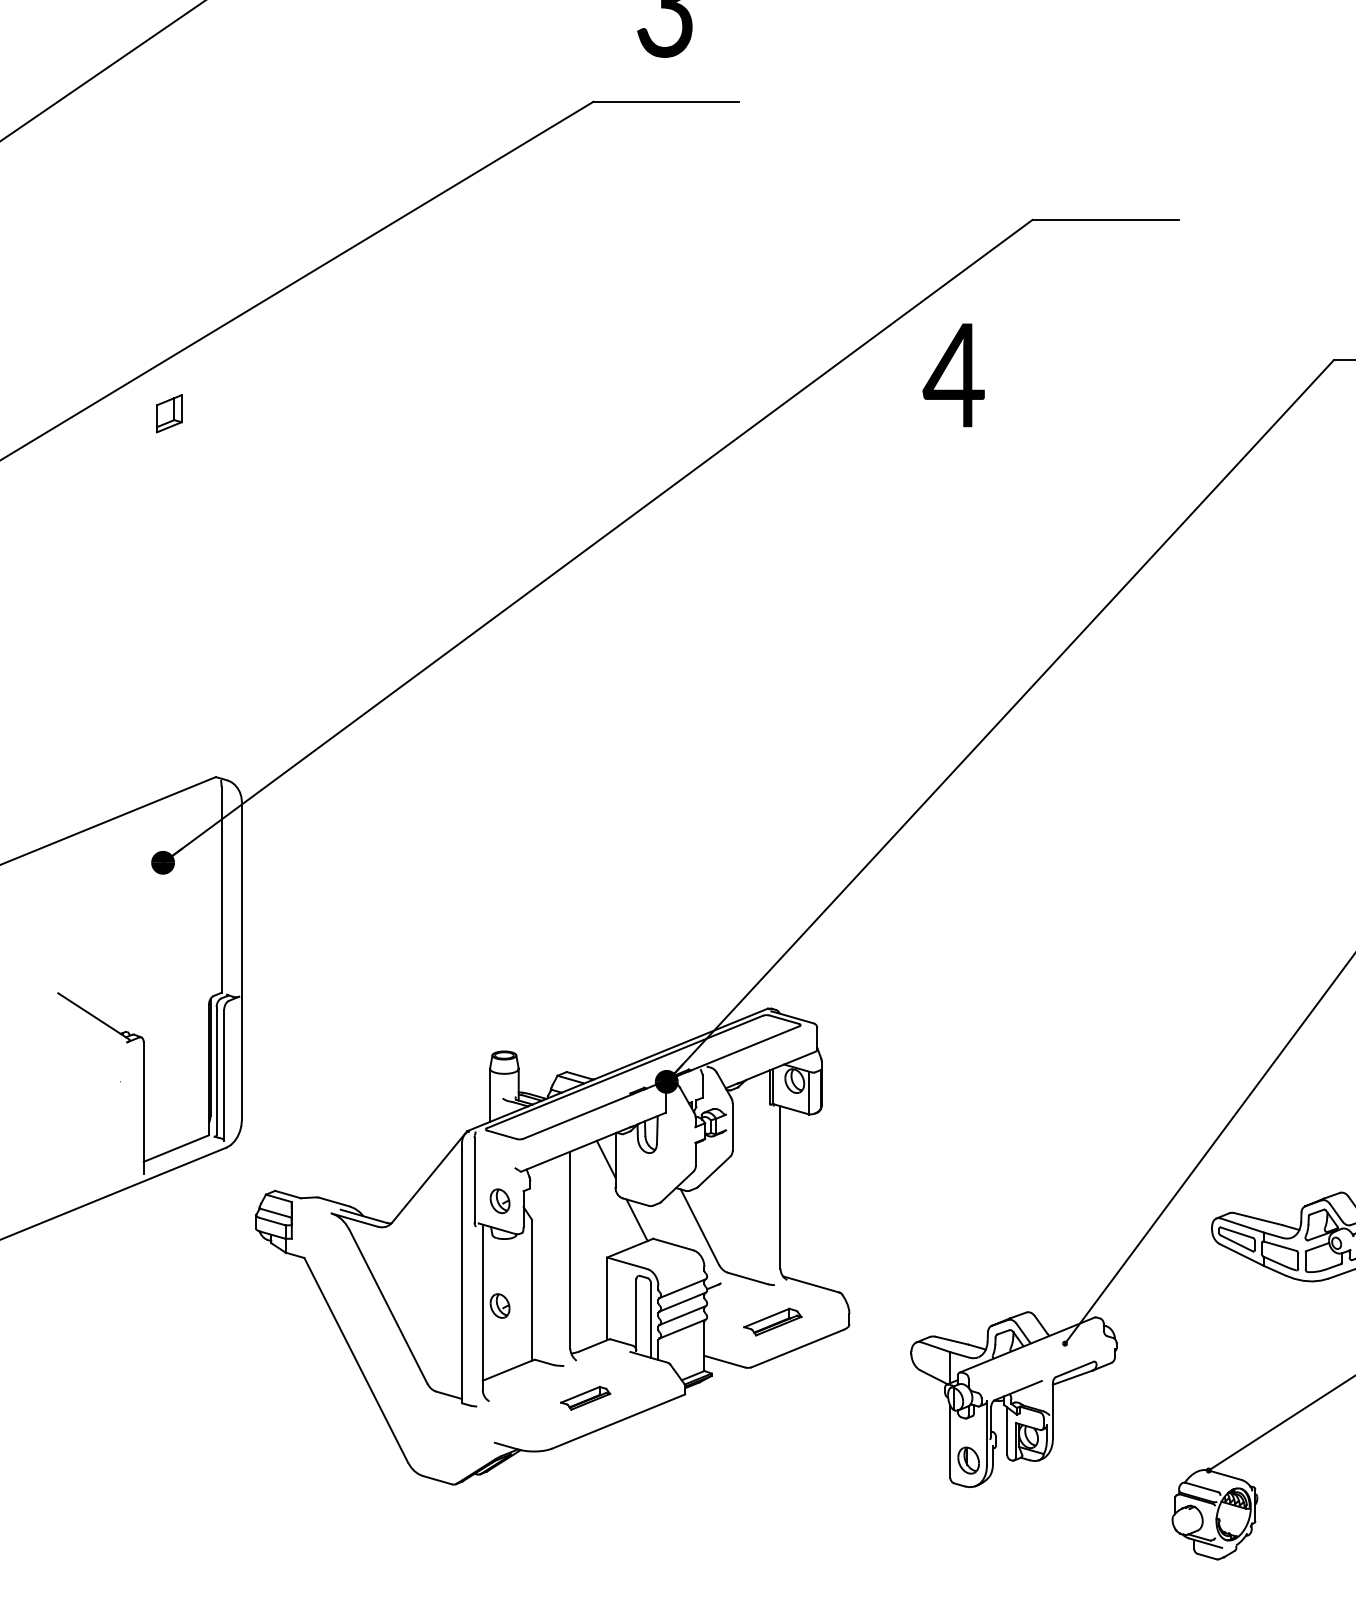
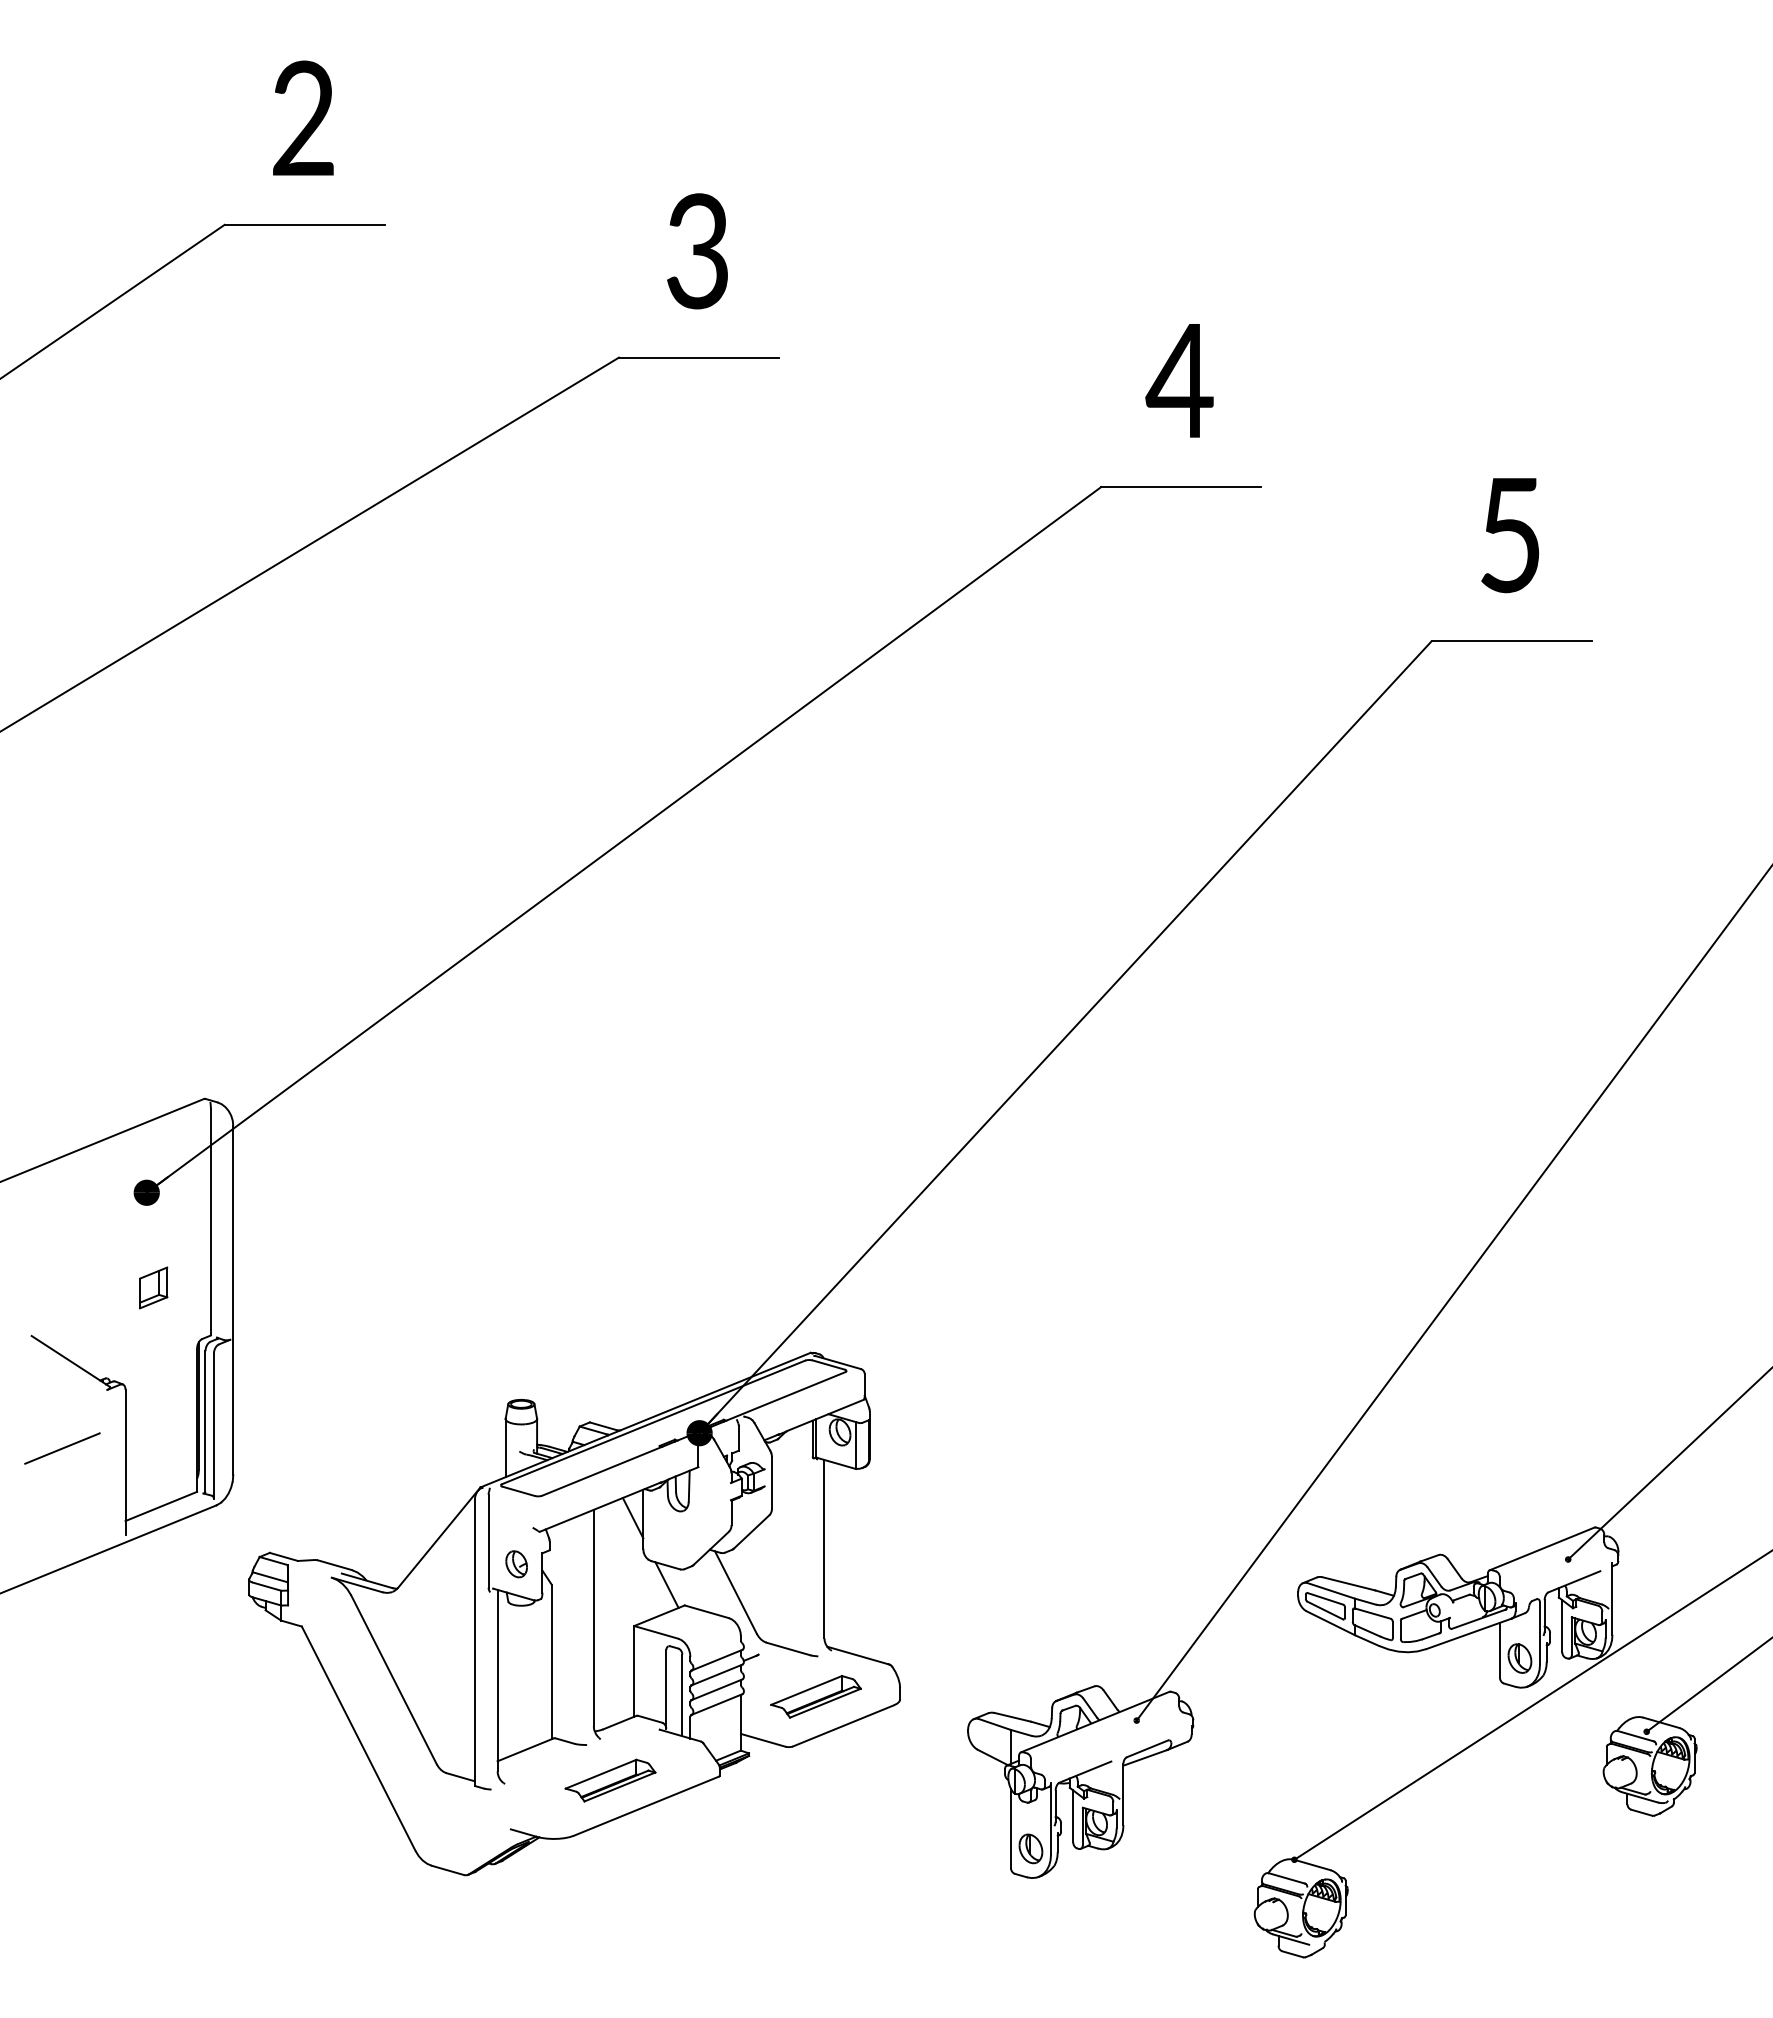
text: (953, 375) -> (1179, 380), moved
part: (169, 413) -> (153, 1287), moved
line: (86, 1095) -> (62, 1448), added
part: (499, 1306) -> (516, 1679), removed
part: (772, 1321) -> (815, 1696), size x1.43
part: (585, 1398) -> (610, 1780), size x1.67

